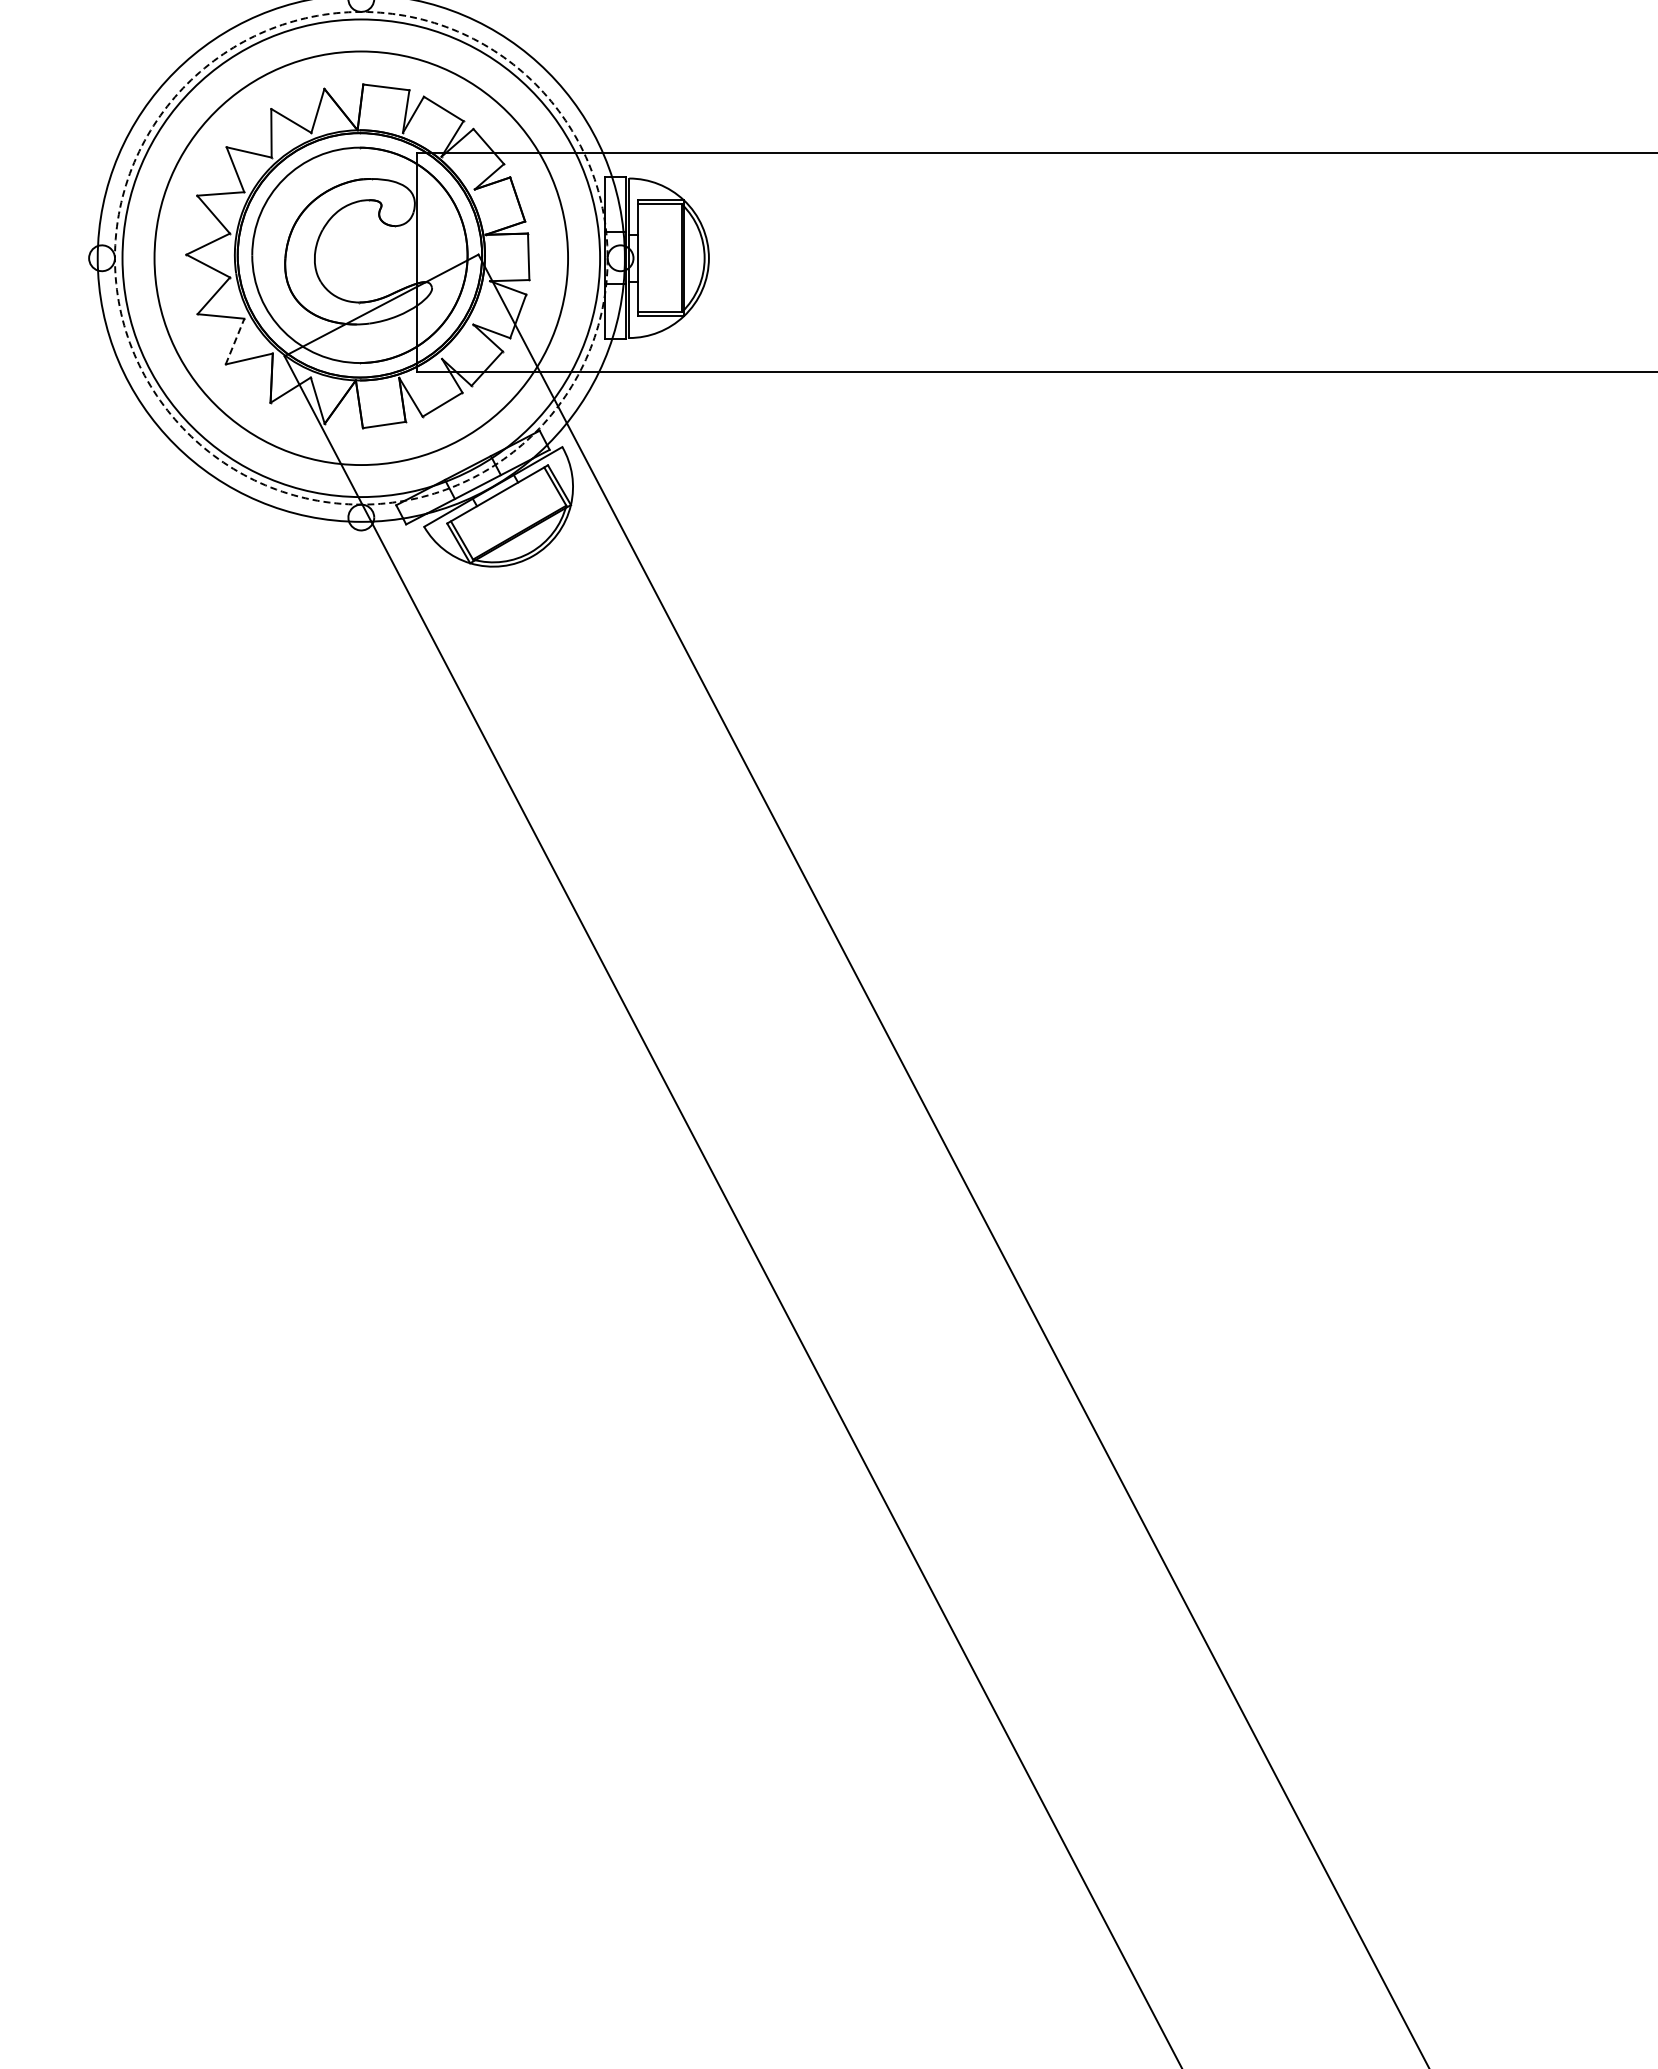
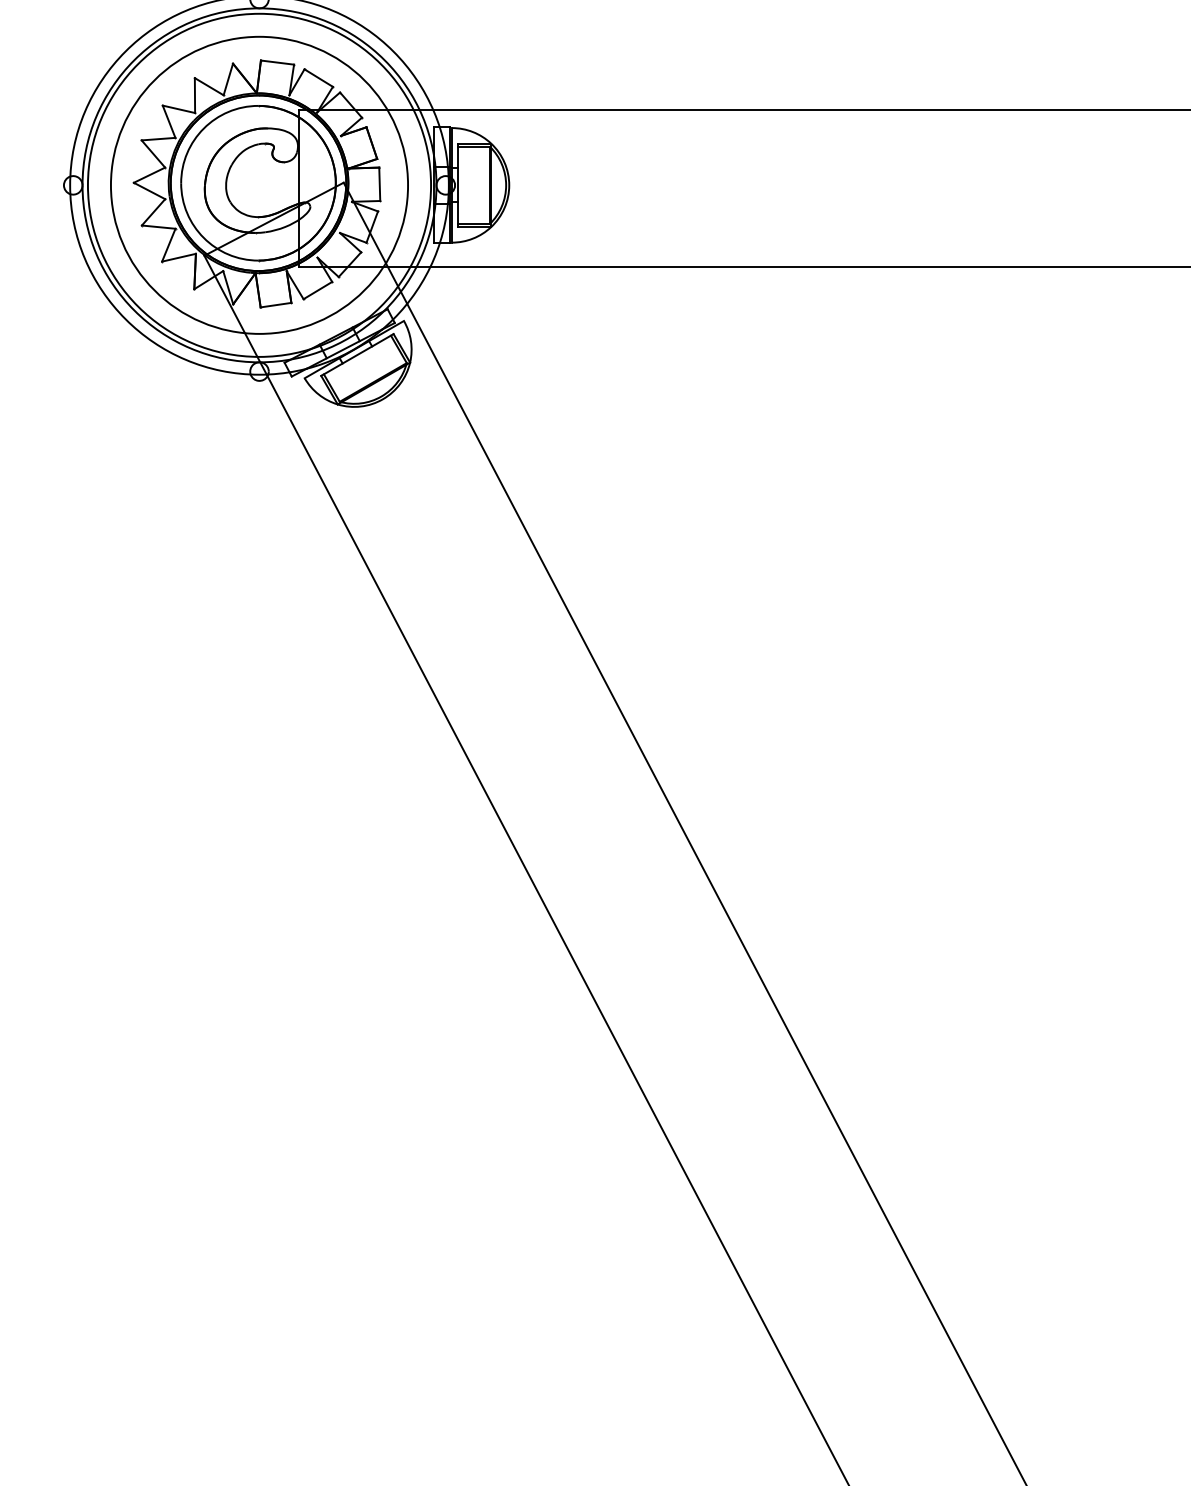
circle: (360, 257) -> (258, 184), dashed -> solid
line: (235, 341) -> (169, 245), dashed -> solid

